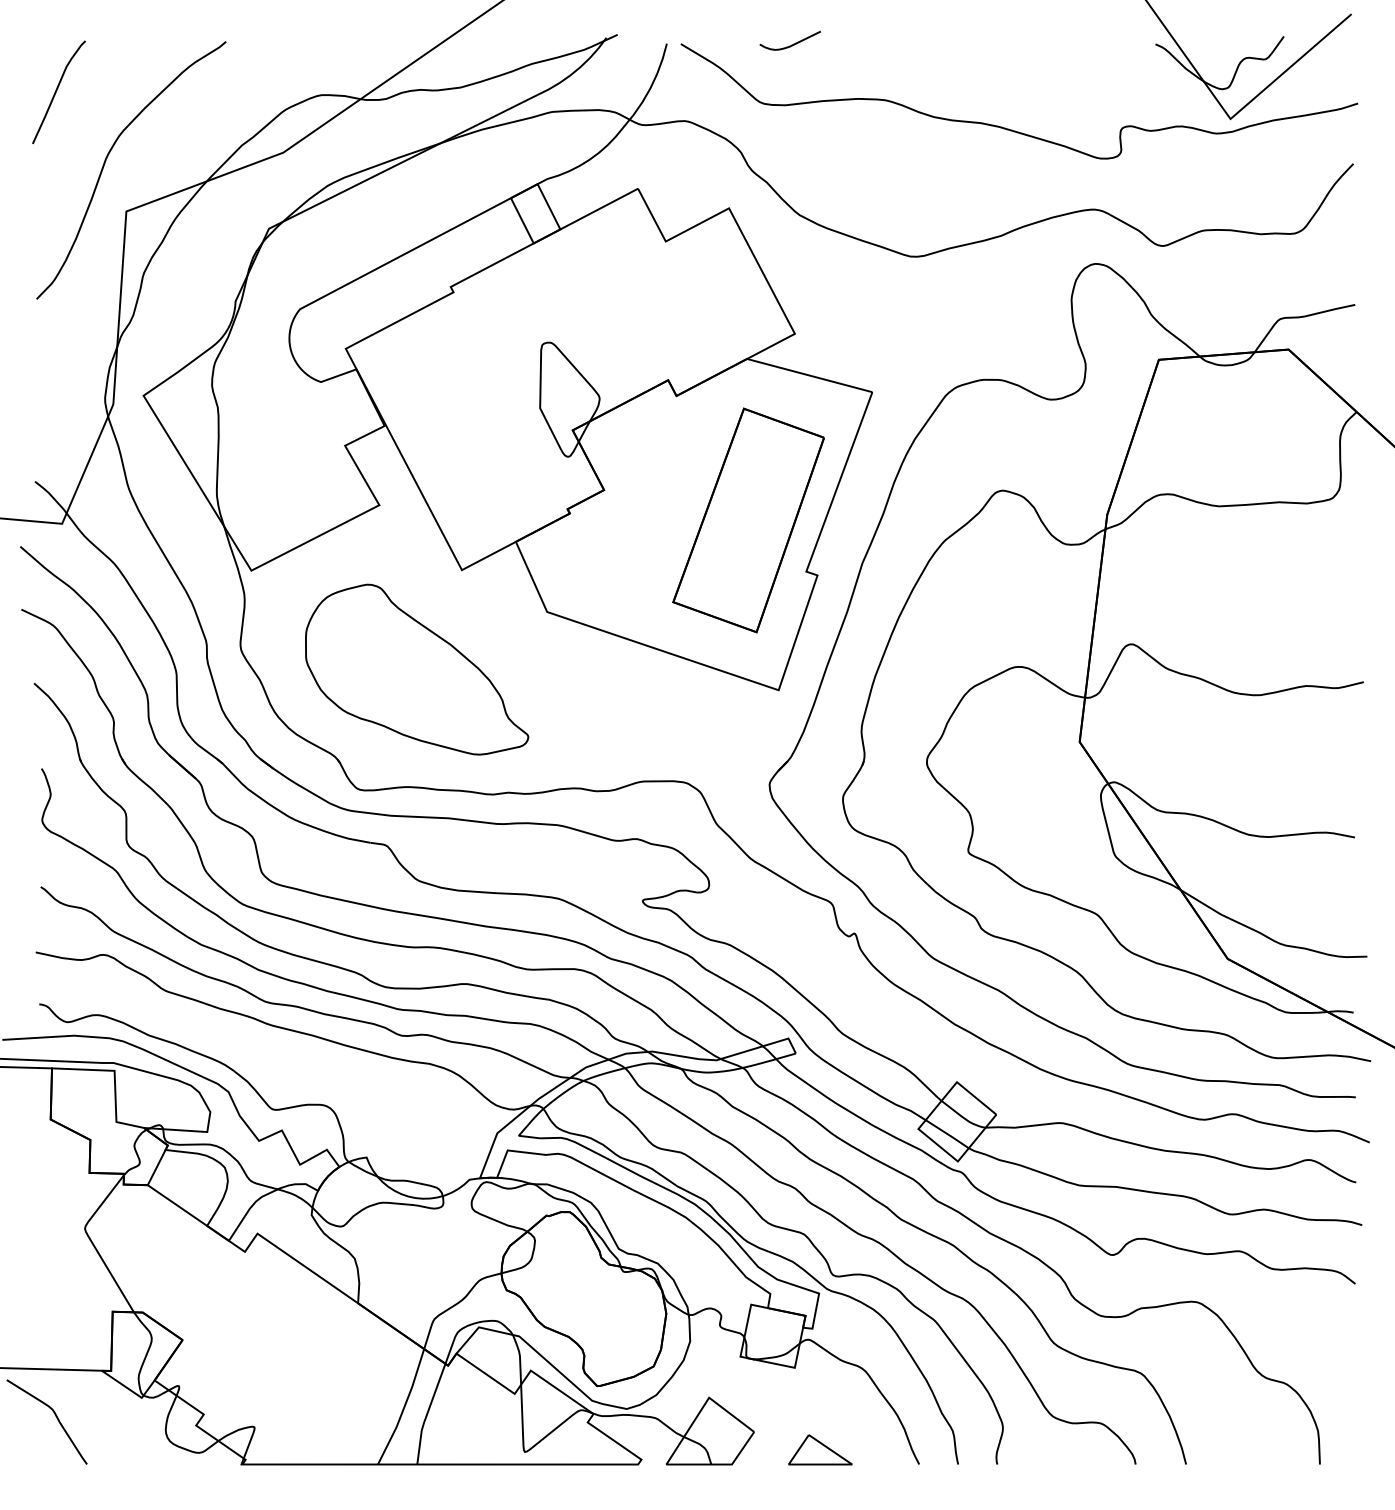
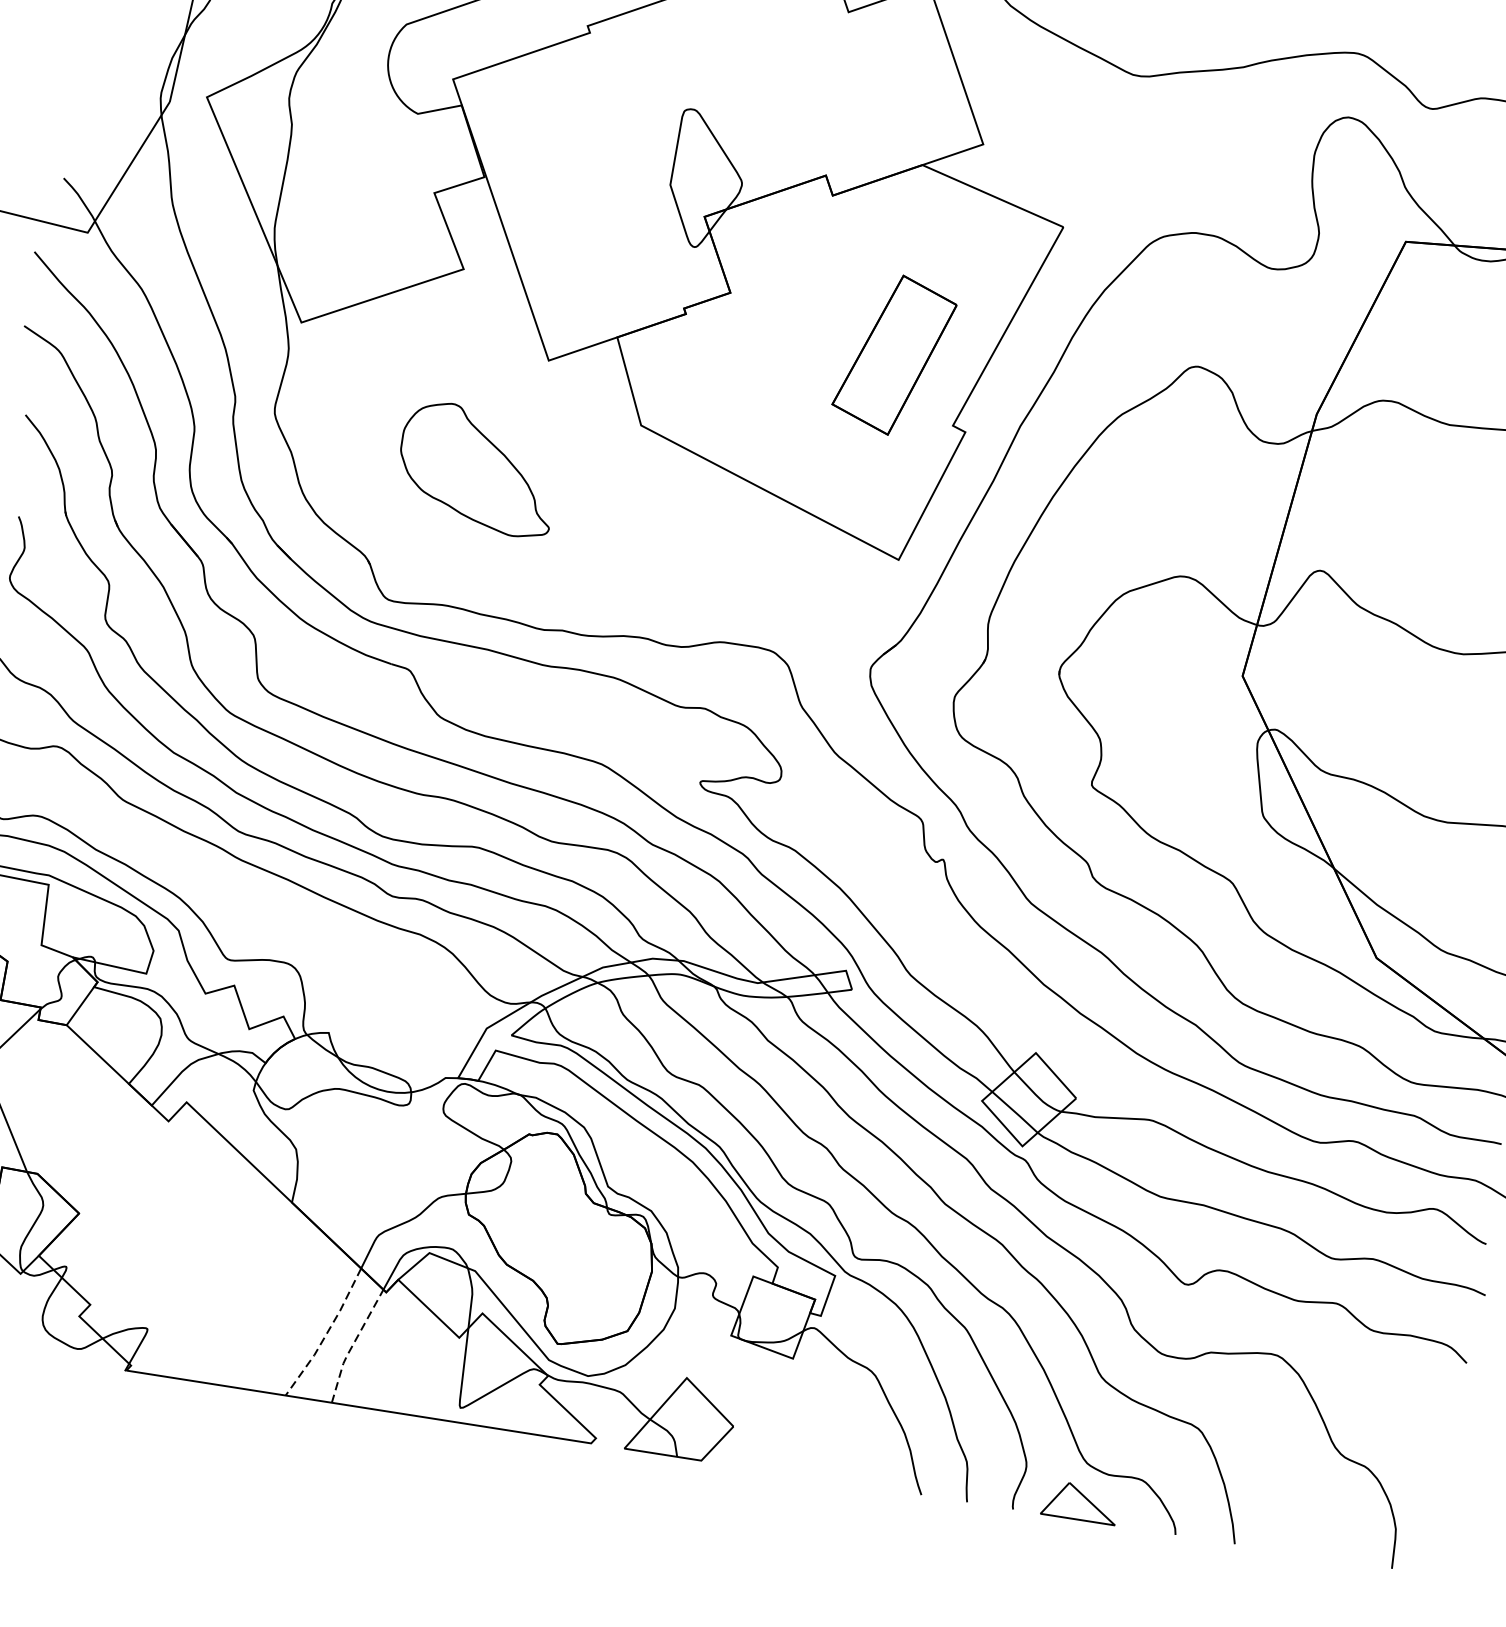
part: (748, 520) -> (894, 355), size x0.6
part: (417, 669) -> (478, 469), size x0.6
line: (404, 1408) -> (327, 1334), solid -> dashed
line: (427, 1413) -> (353, 1344), solid -> dashed
part: (820, 1449) -> (1080, 1501), moved

